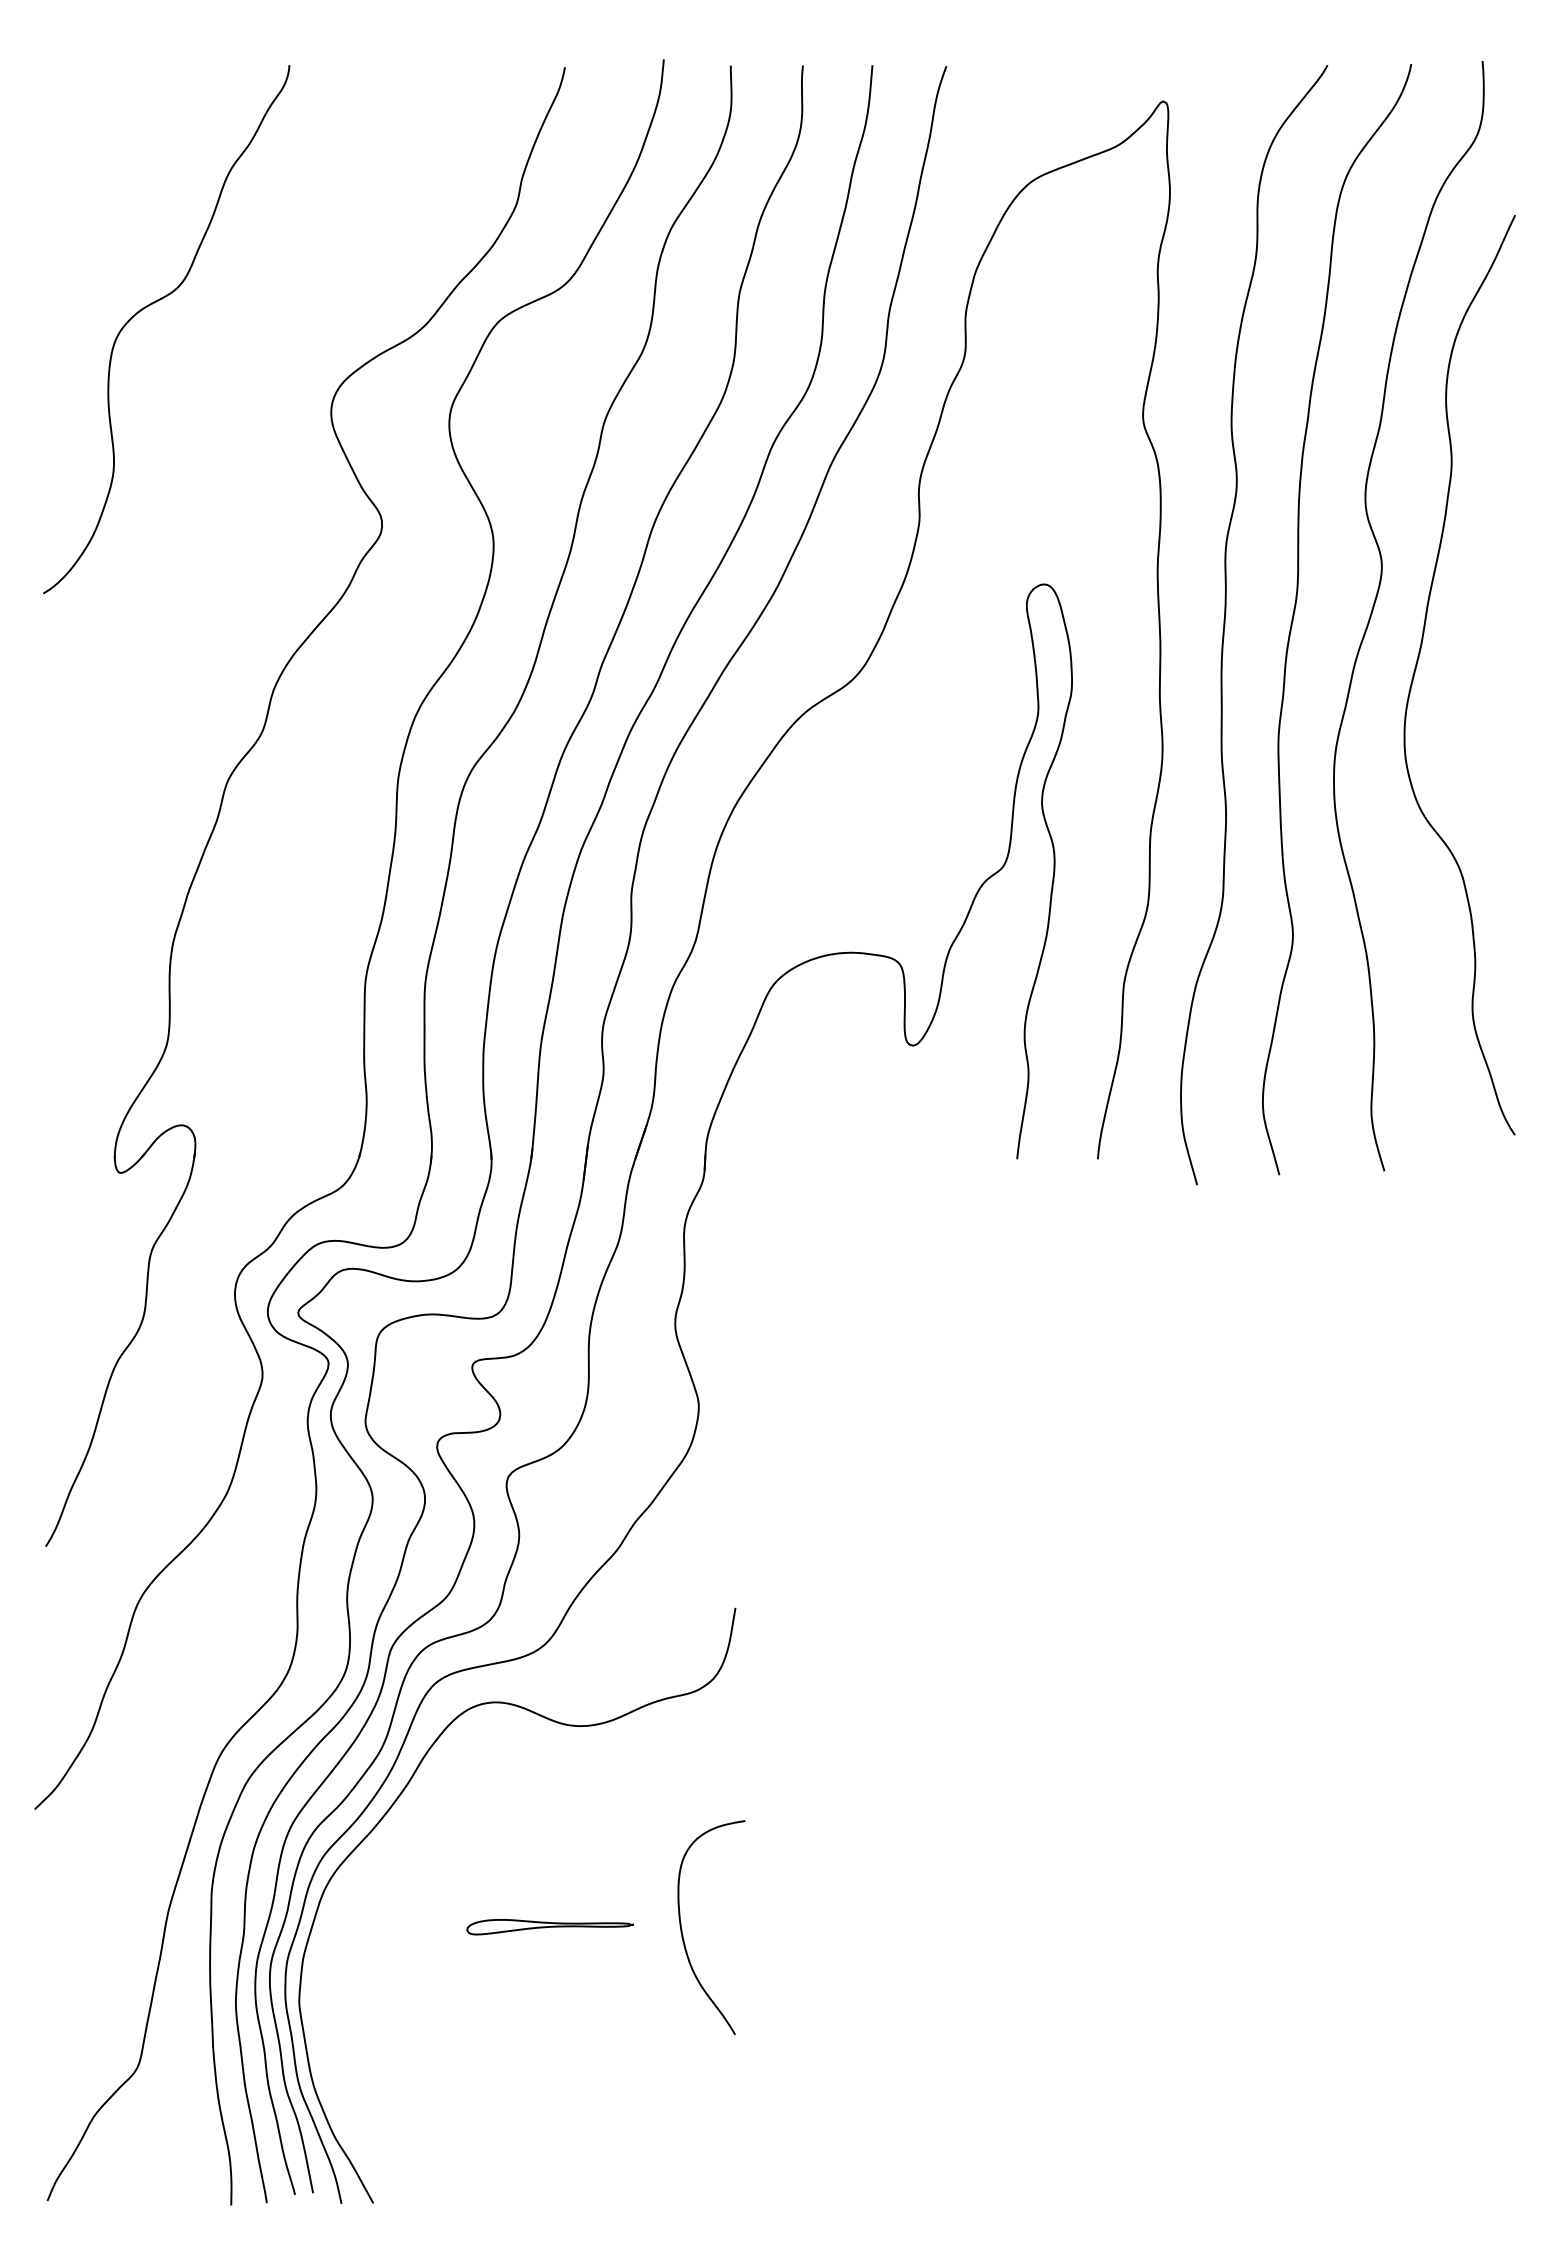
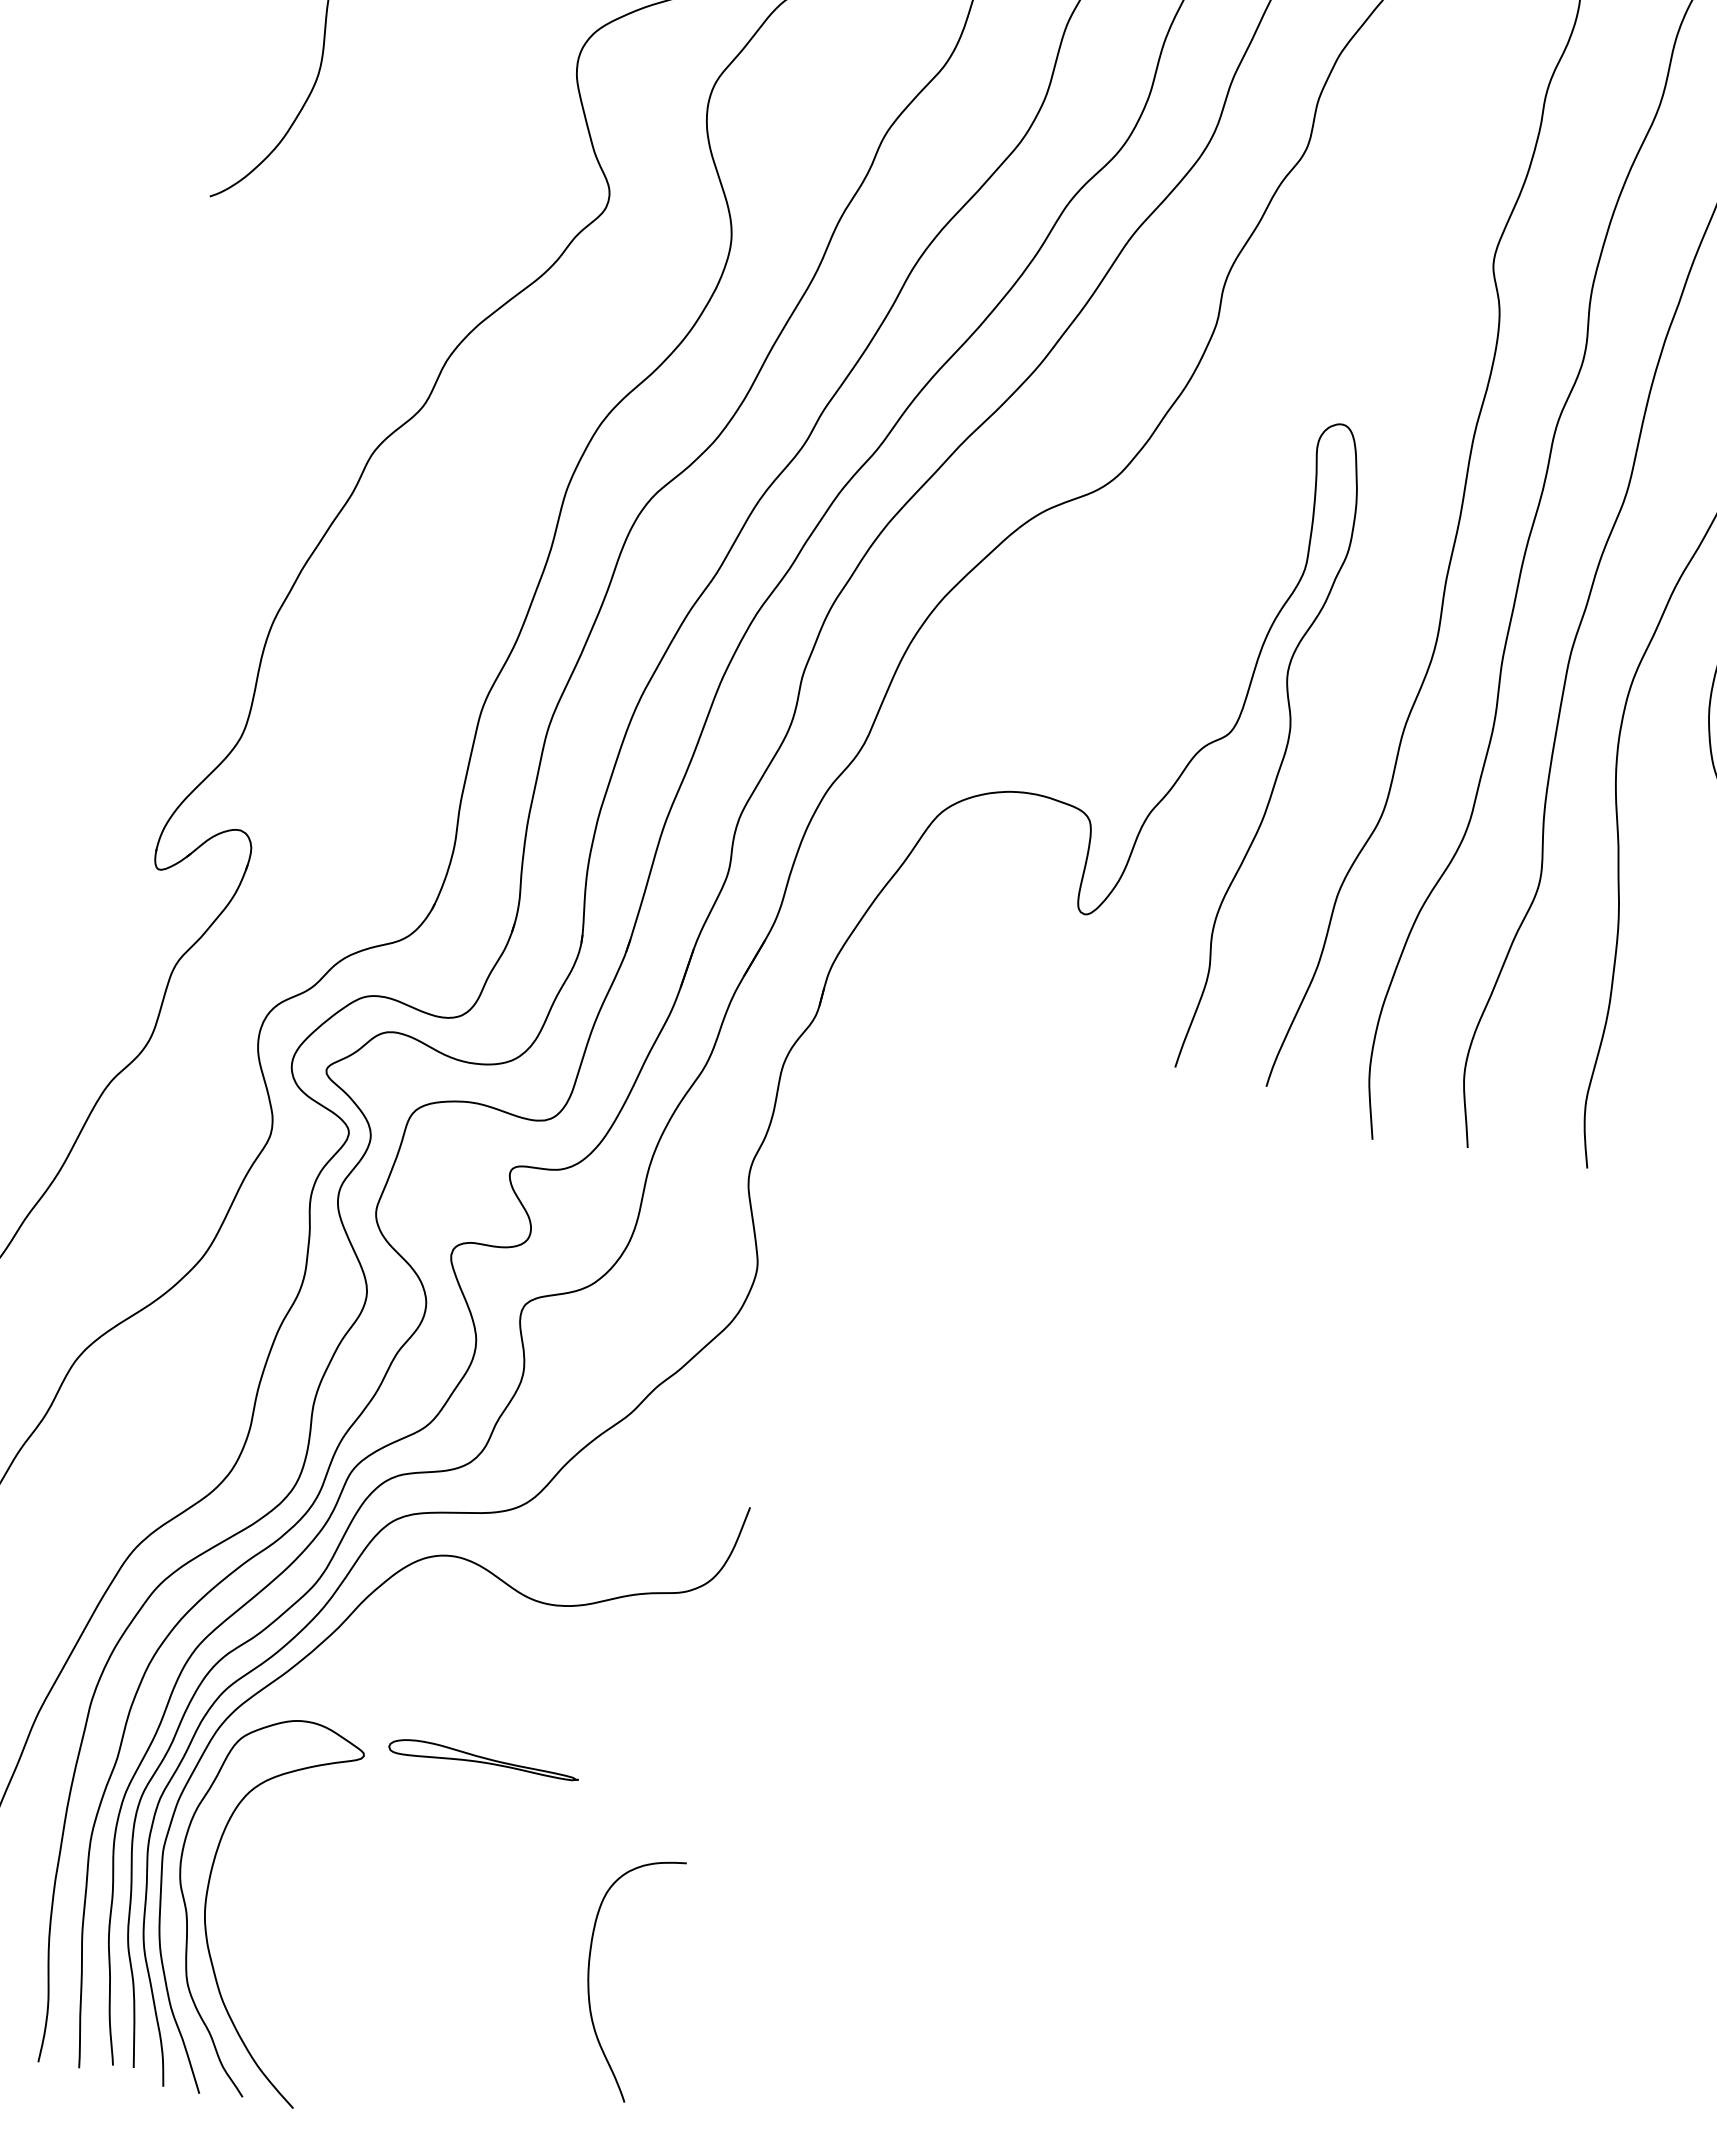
part: (549, 1927) -> (482, 1763), moved
curve: (682, 1929) -> (590, 1970), moved
curve: (345, 2036) -> (207, 1898), added

